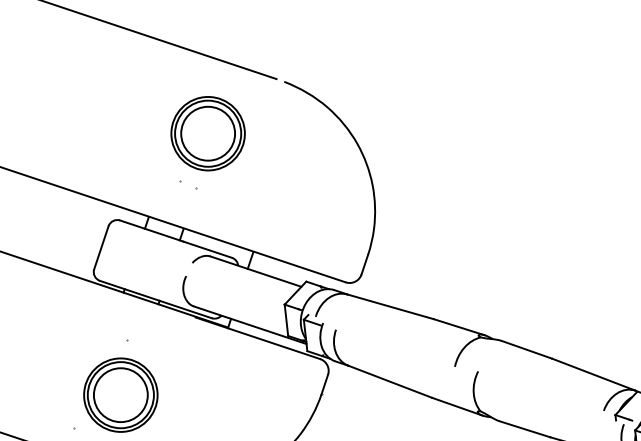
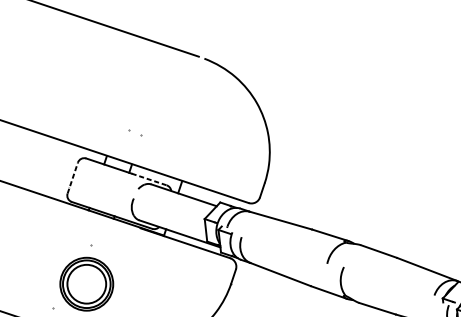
part: (207, 133) -> (149, 95), removed
line: (101, 247) -> (72, 177), solid -> dashed
line: (207, 249) -> (149, 179), solid -> dashed

